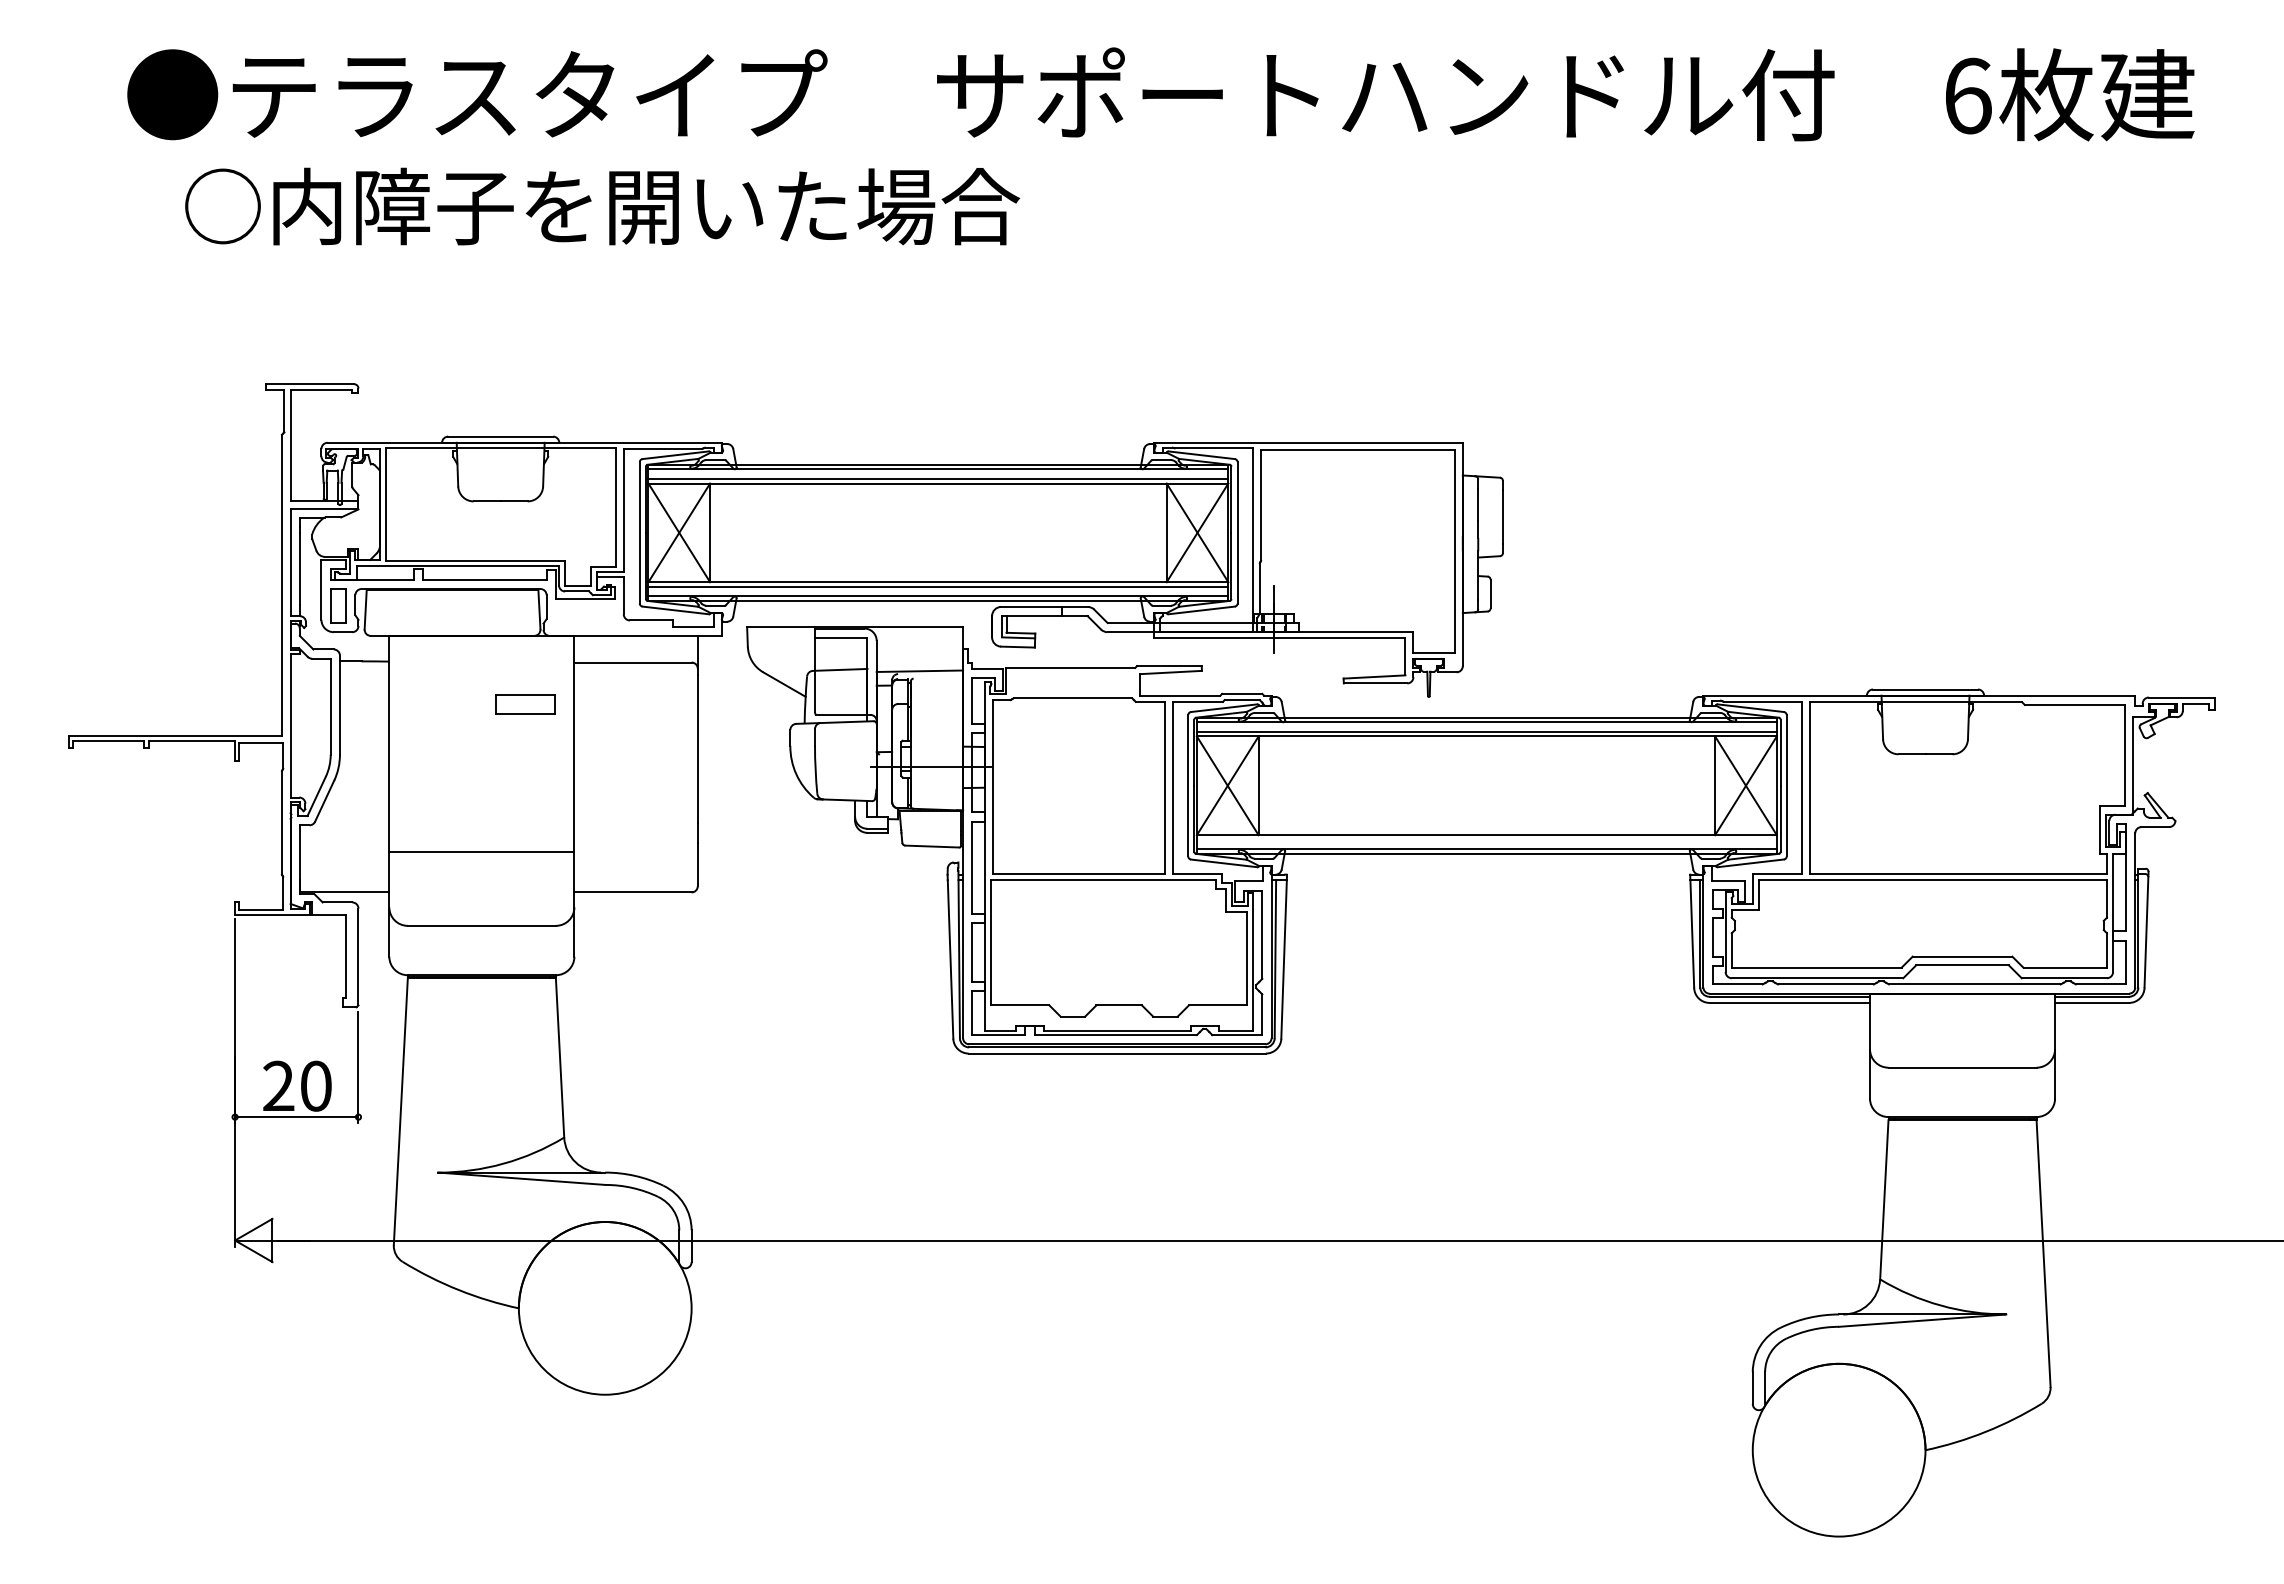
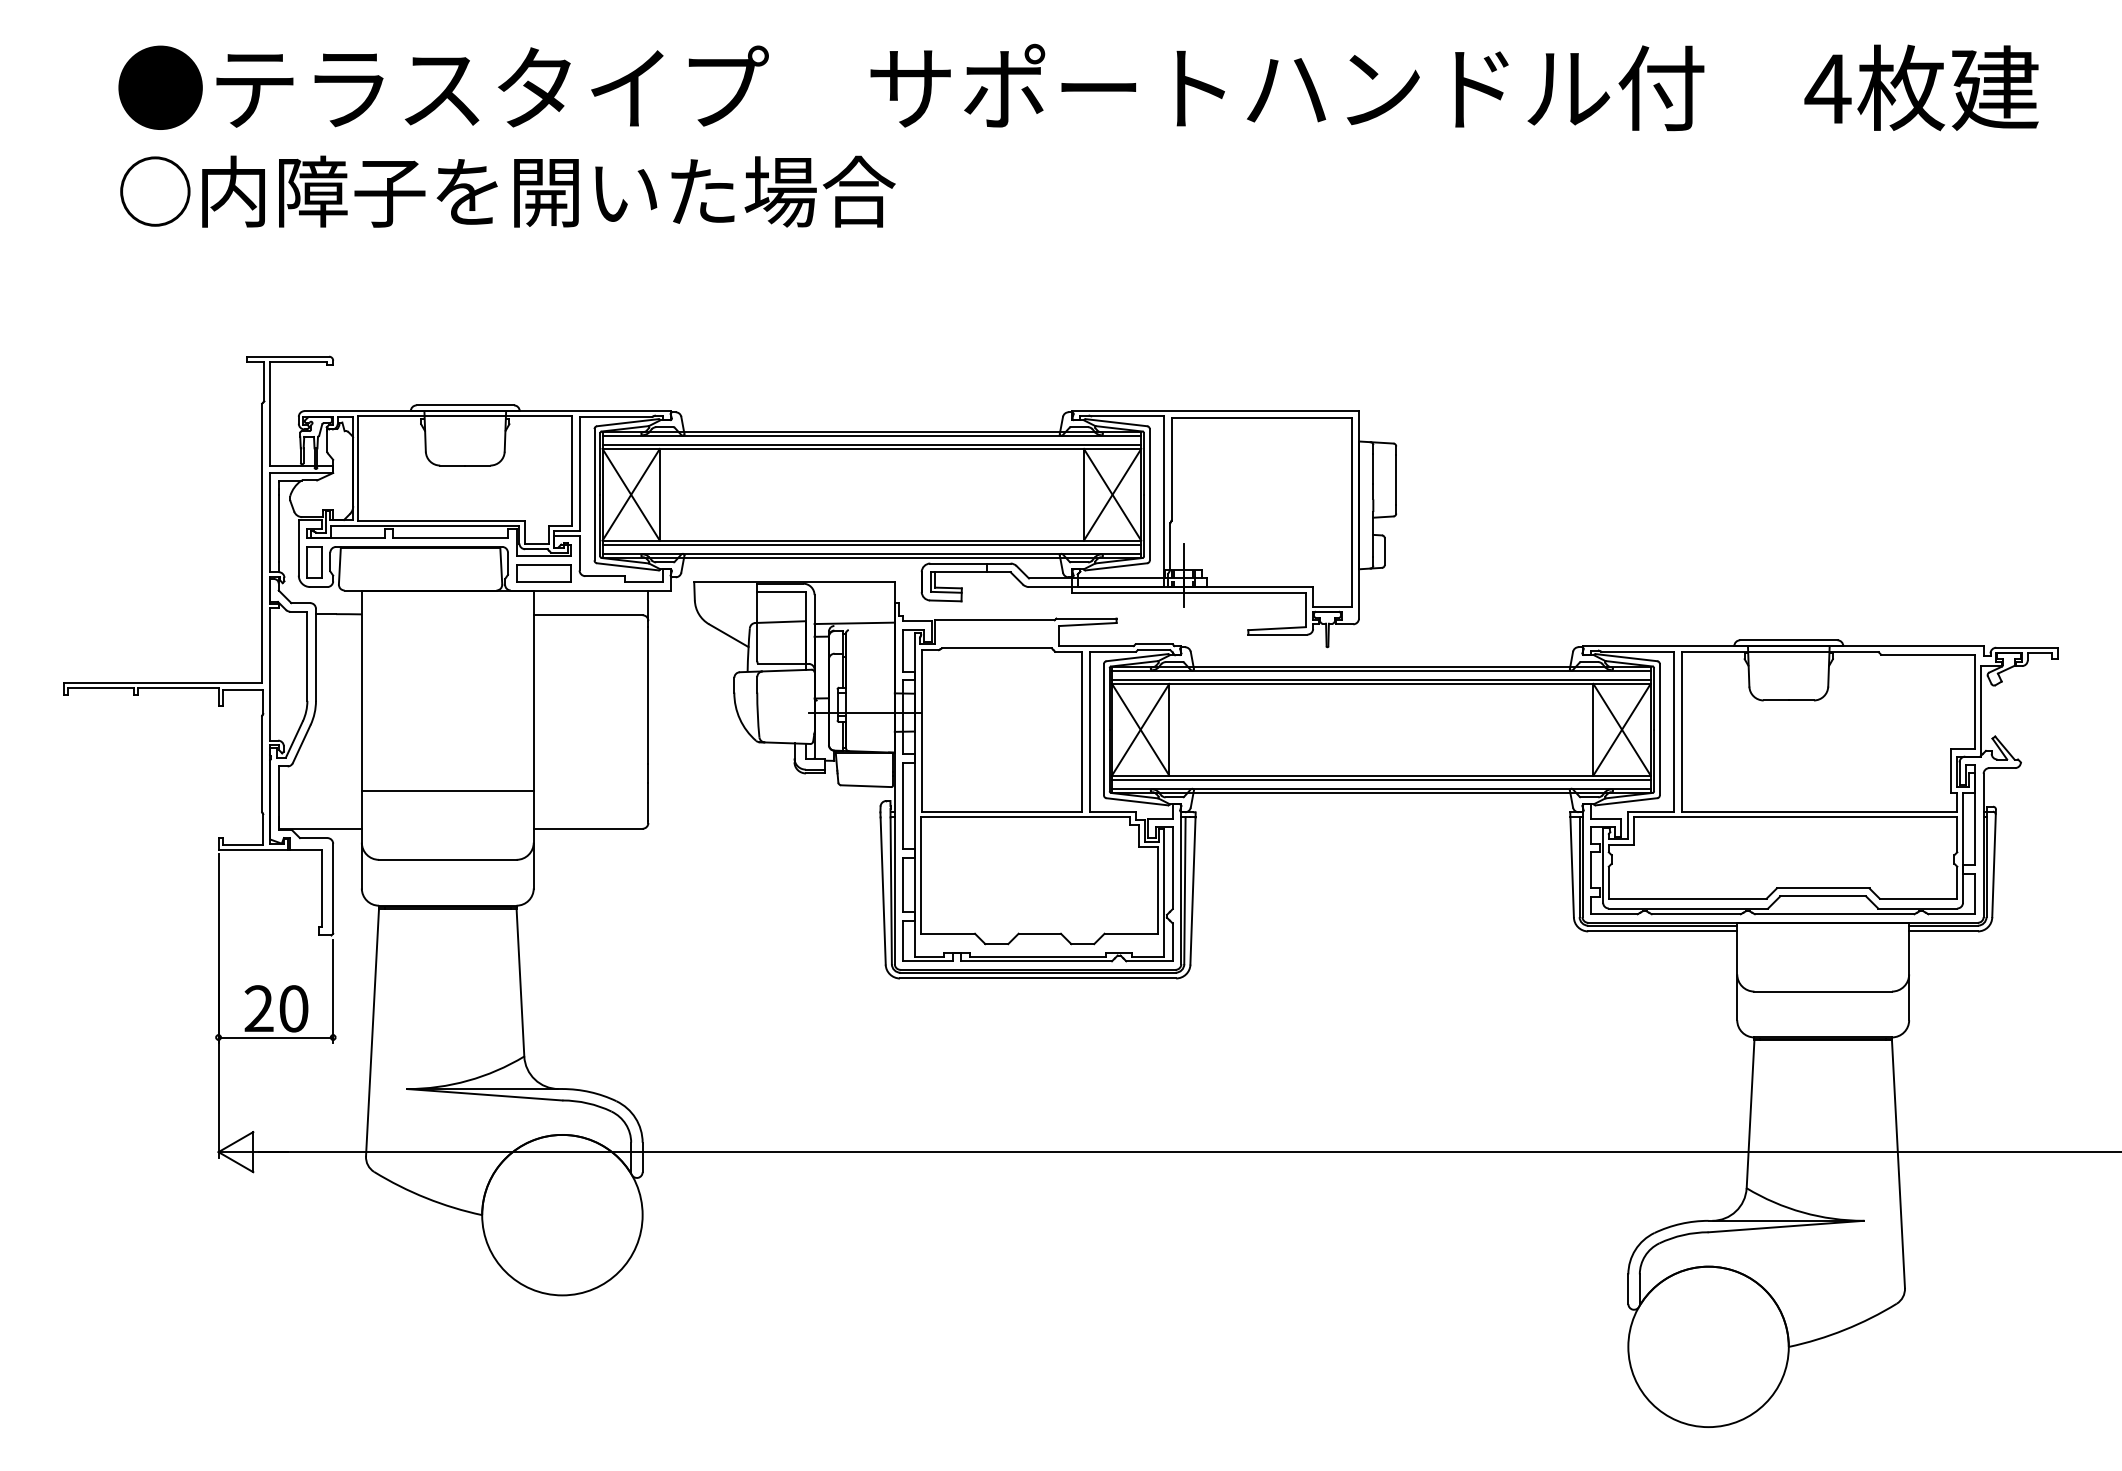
text: (1967, 95) -> (1827, 88), 6 -> 4
text: (602, 206) -> (507, 191), moved
part: (525, 704) -> (544, 573), moved
line: (1486, 839) -> (1381, 779), added

